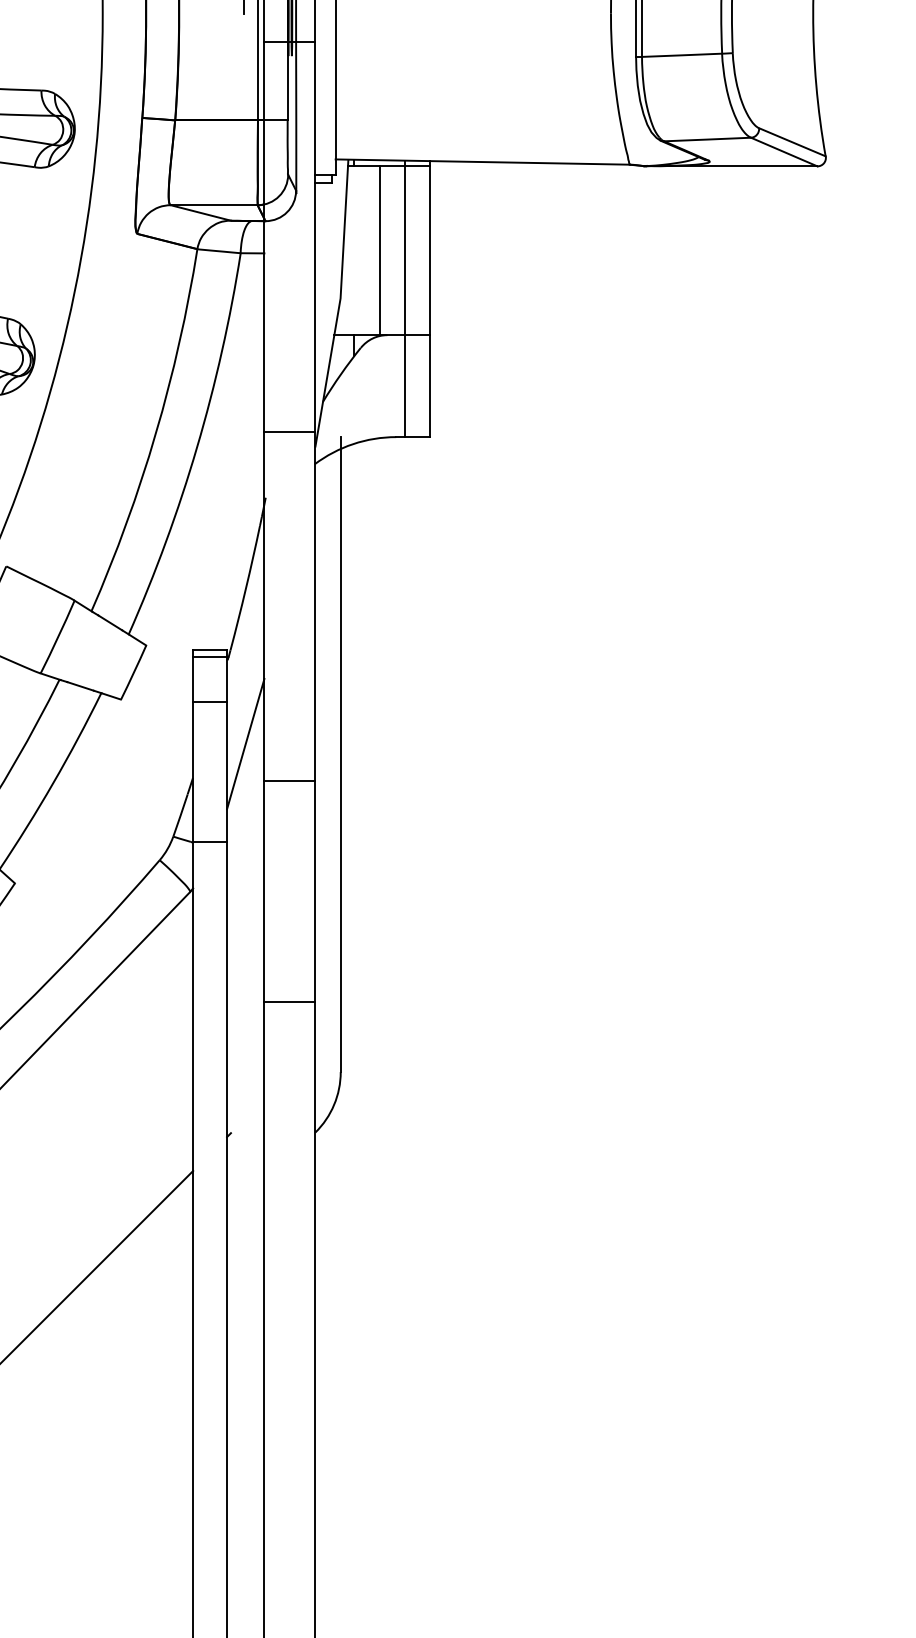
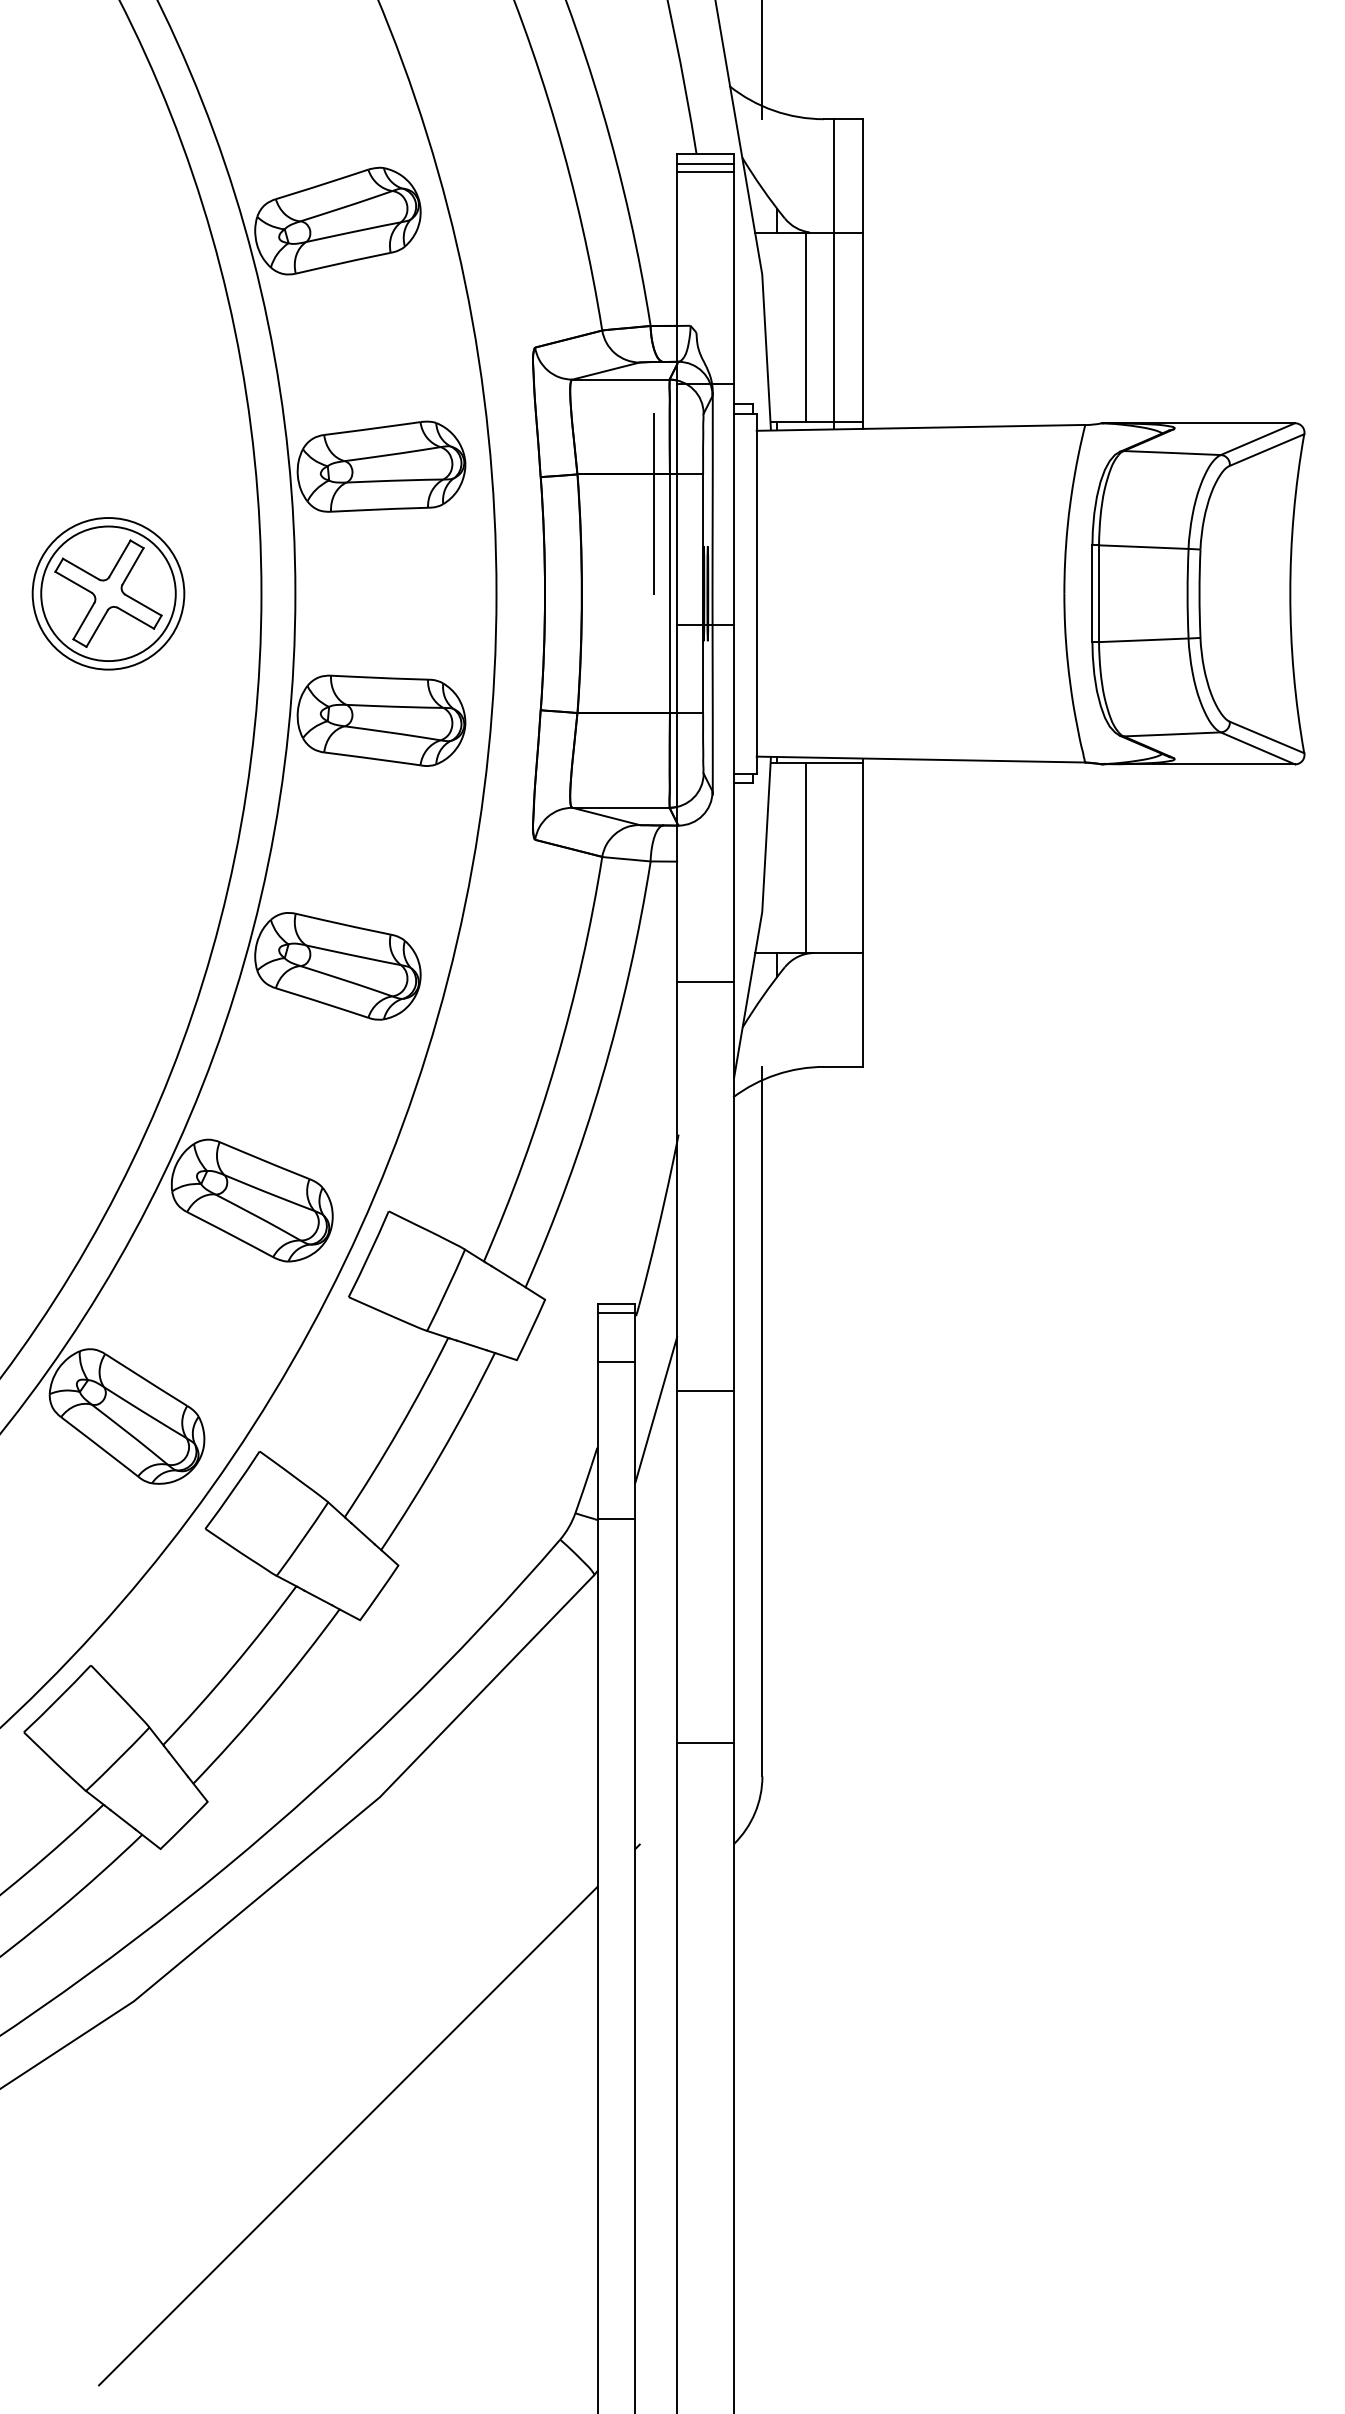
line: (405, 298) -> (834, 912), removed
line: (289, 432) -> (705, 982), moved
line: (289, 781) -> (705, 1391), moved
line: (289, 1001) -> (705, 1742), moved

